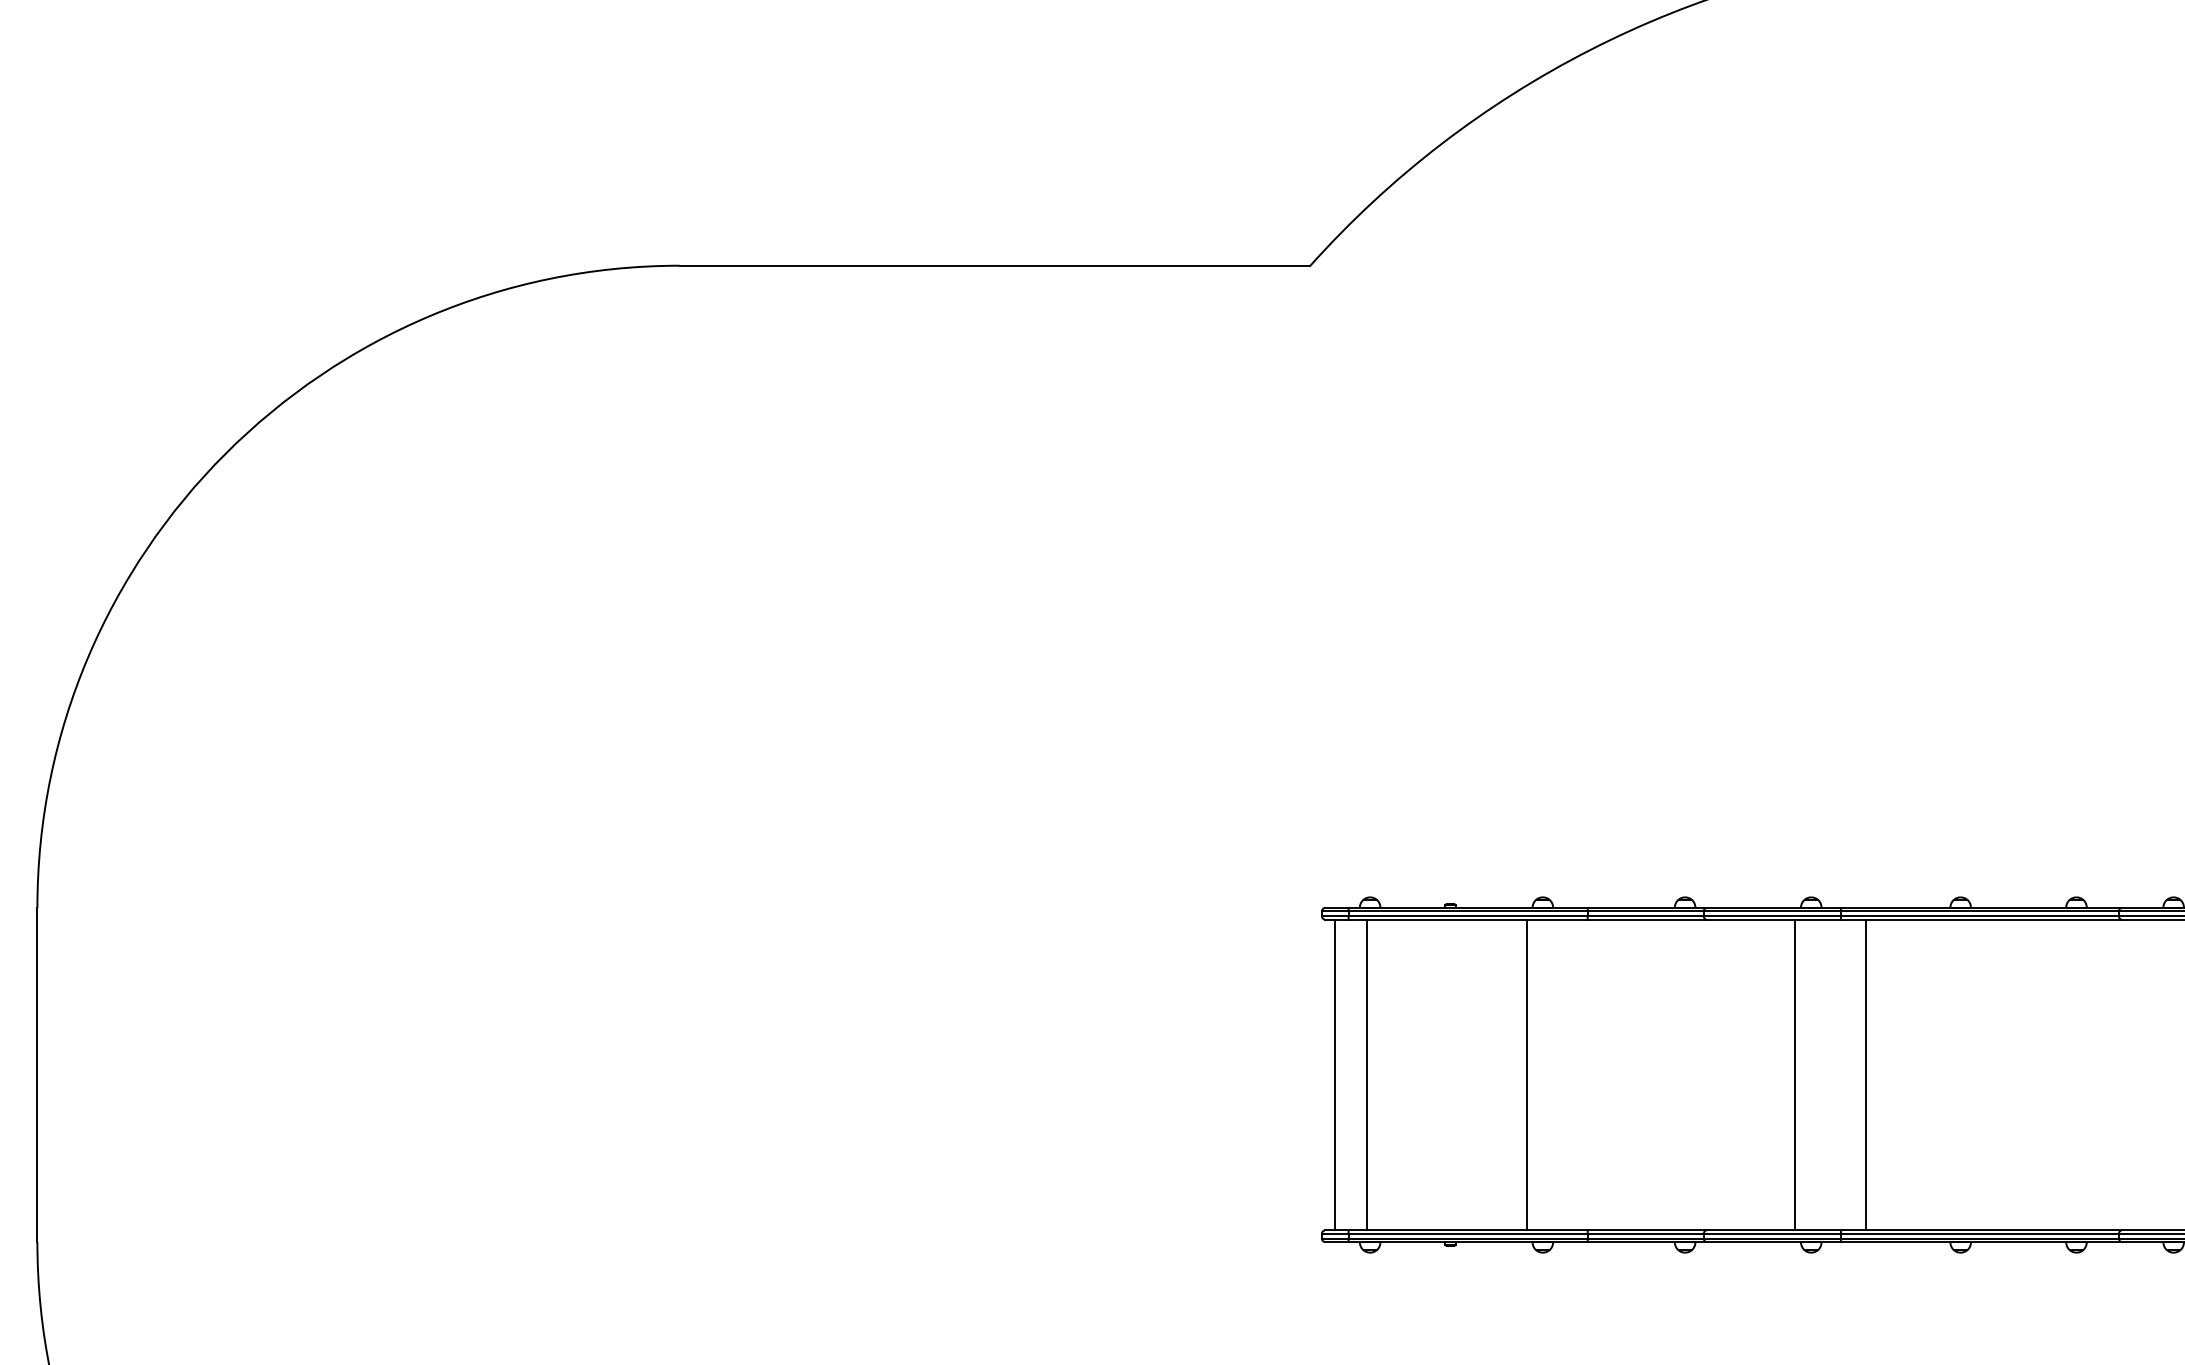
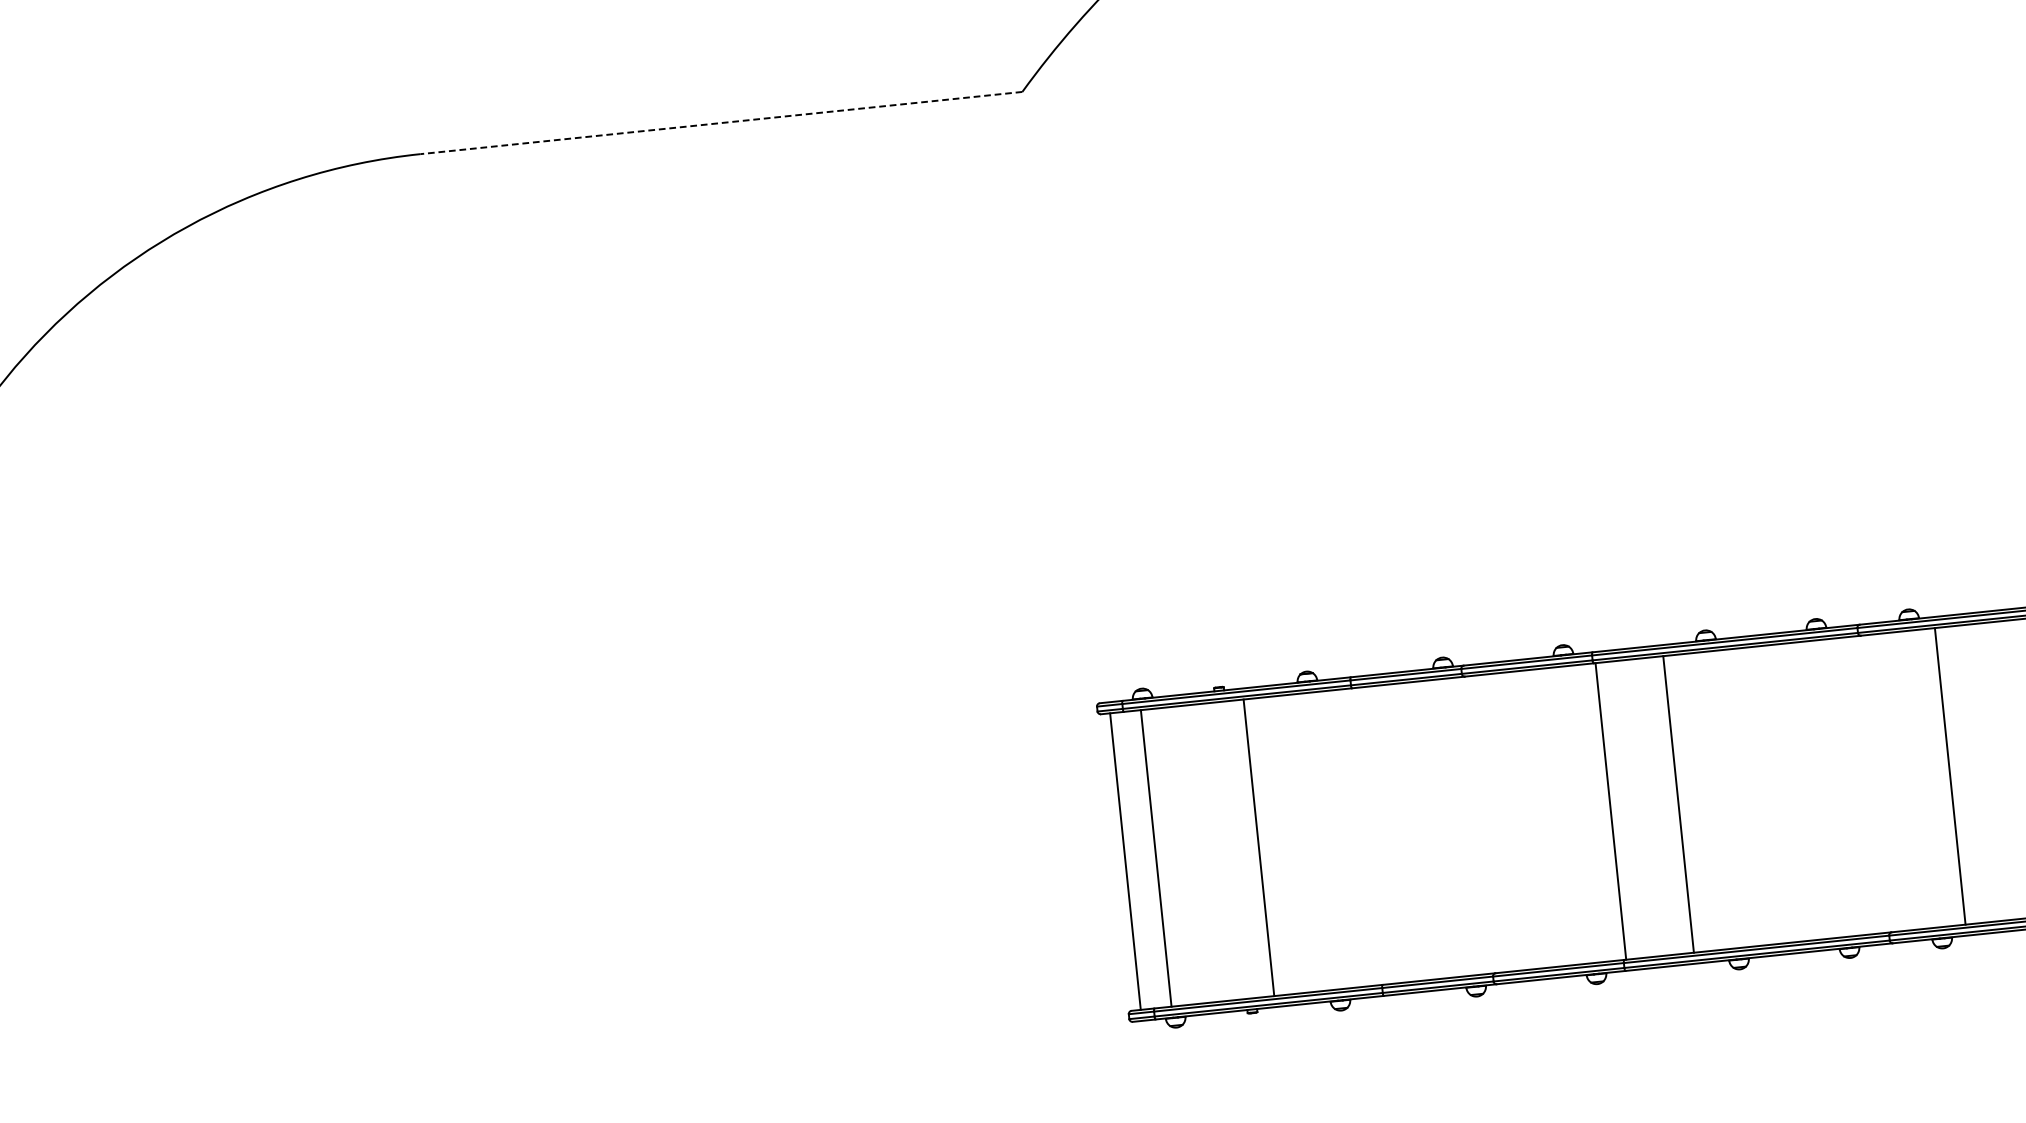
line: (994, 265) -> (720, 122), solid -> dashed
line: (1526, 1074) -> (1258, 847), moved
line: (1794, 1074) -> (1610, 810), moved
line: (1865, 1074) -> (1678, 803), moved

